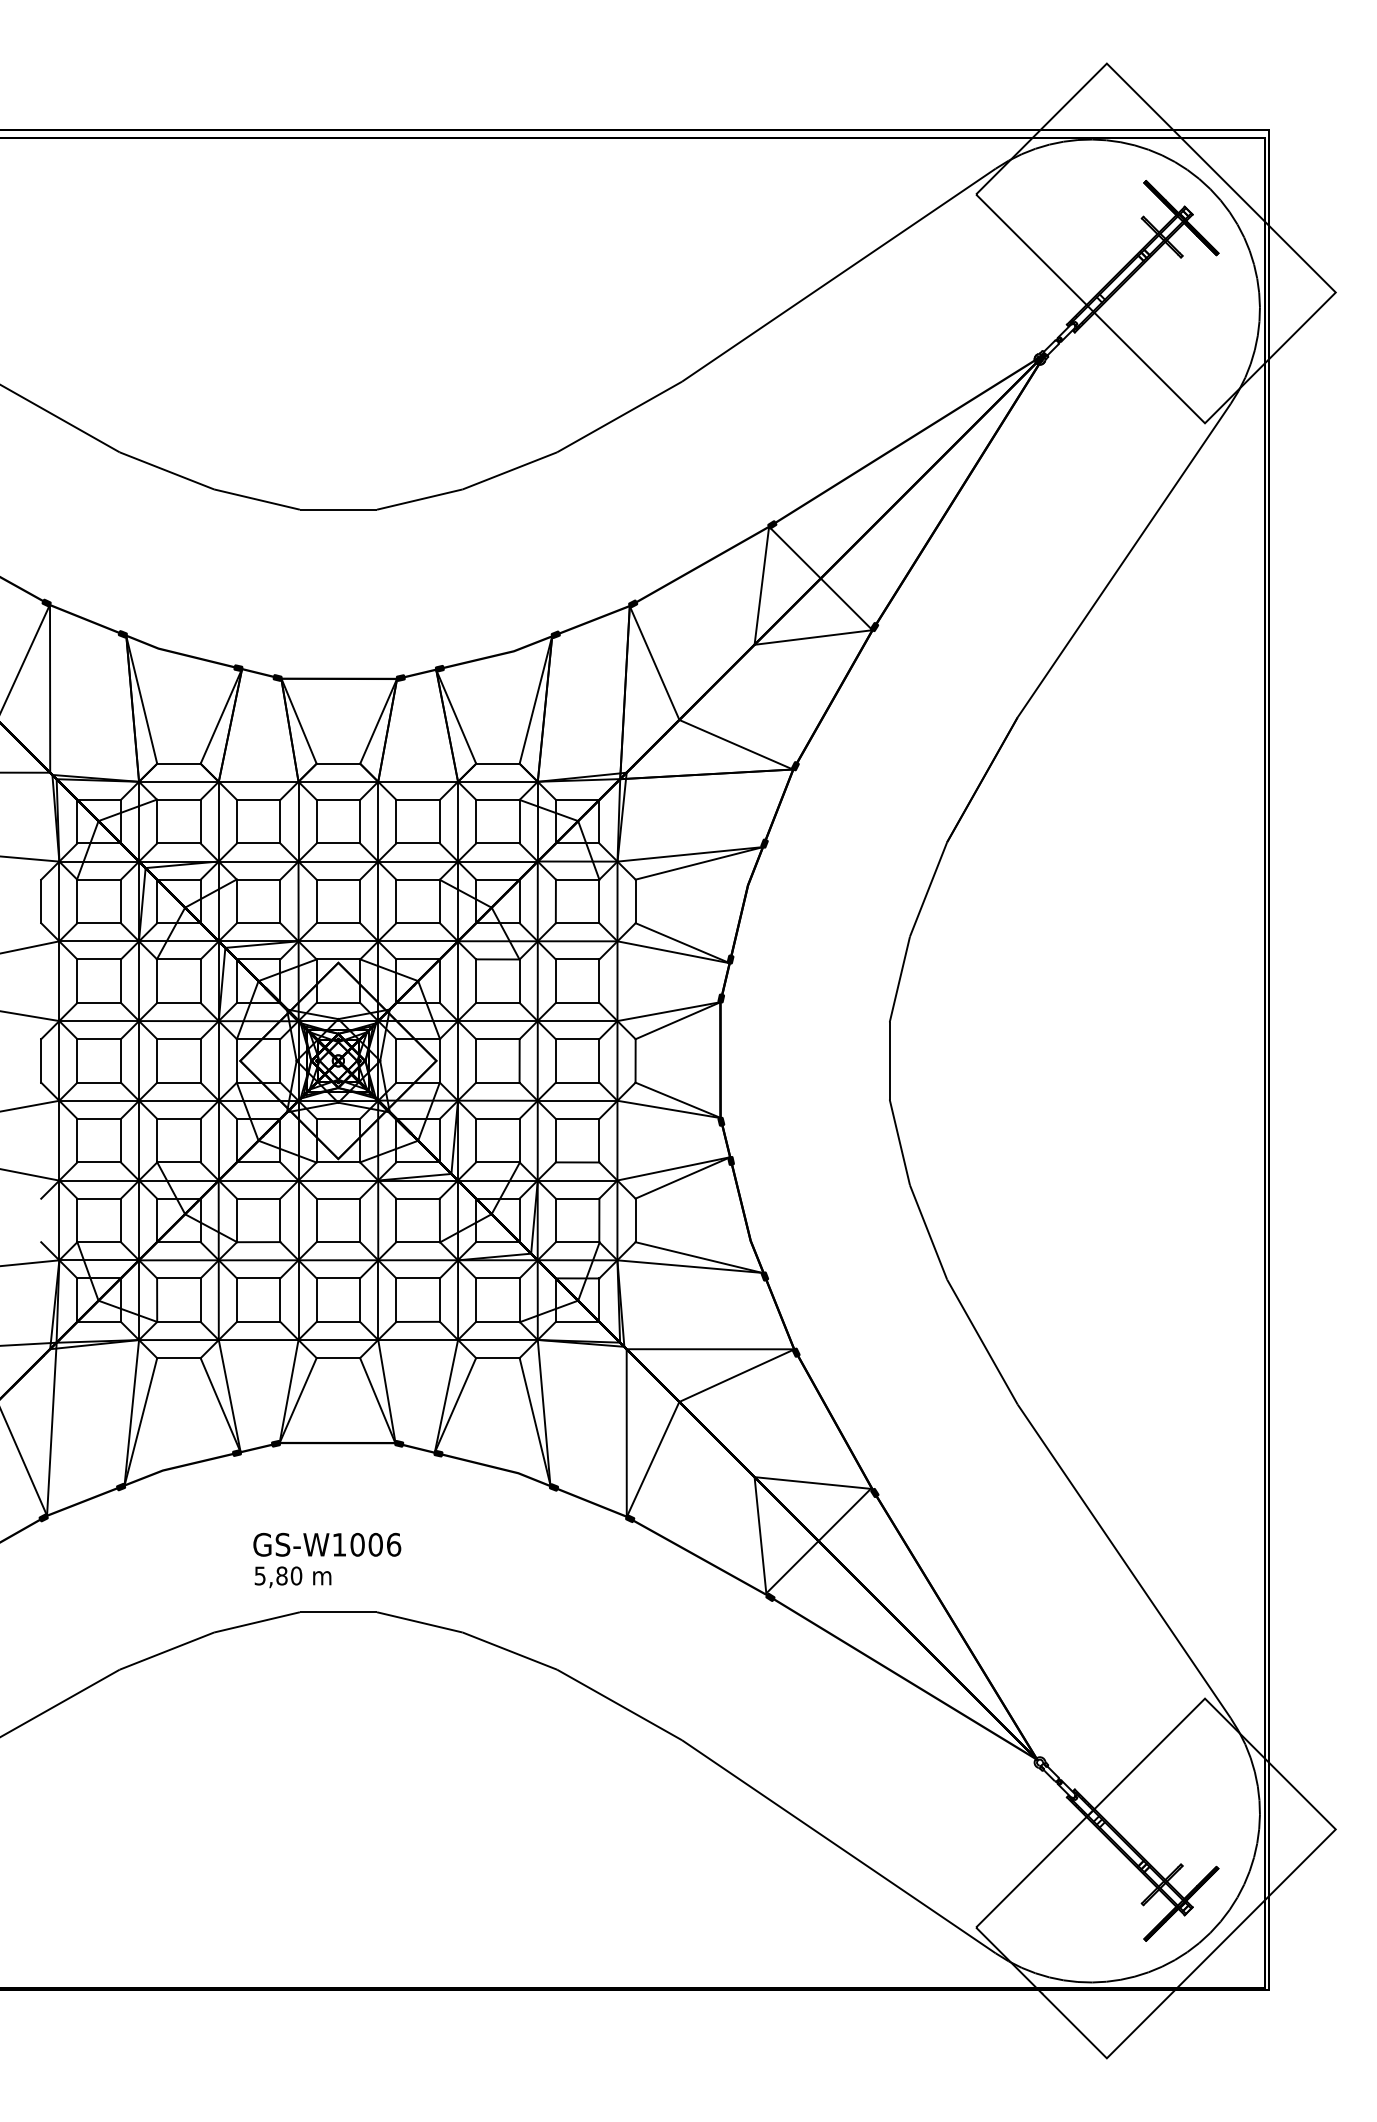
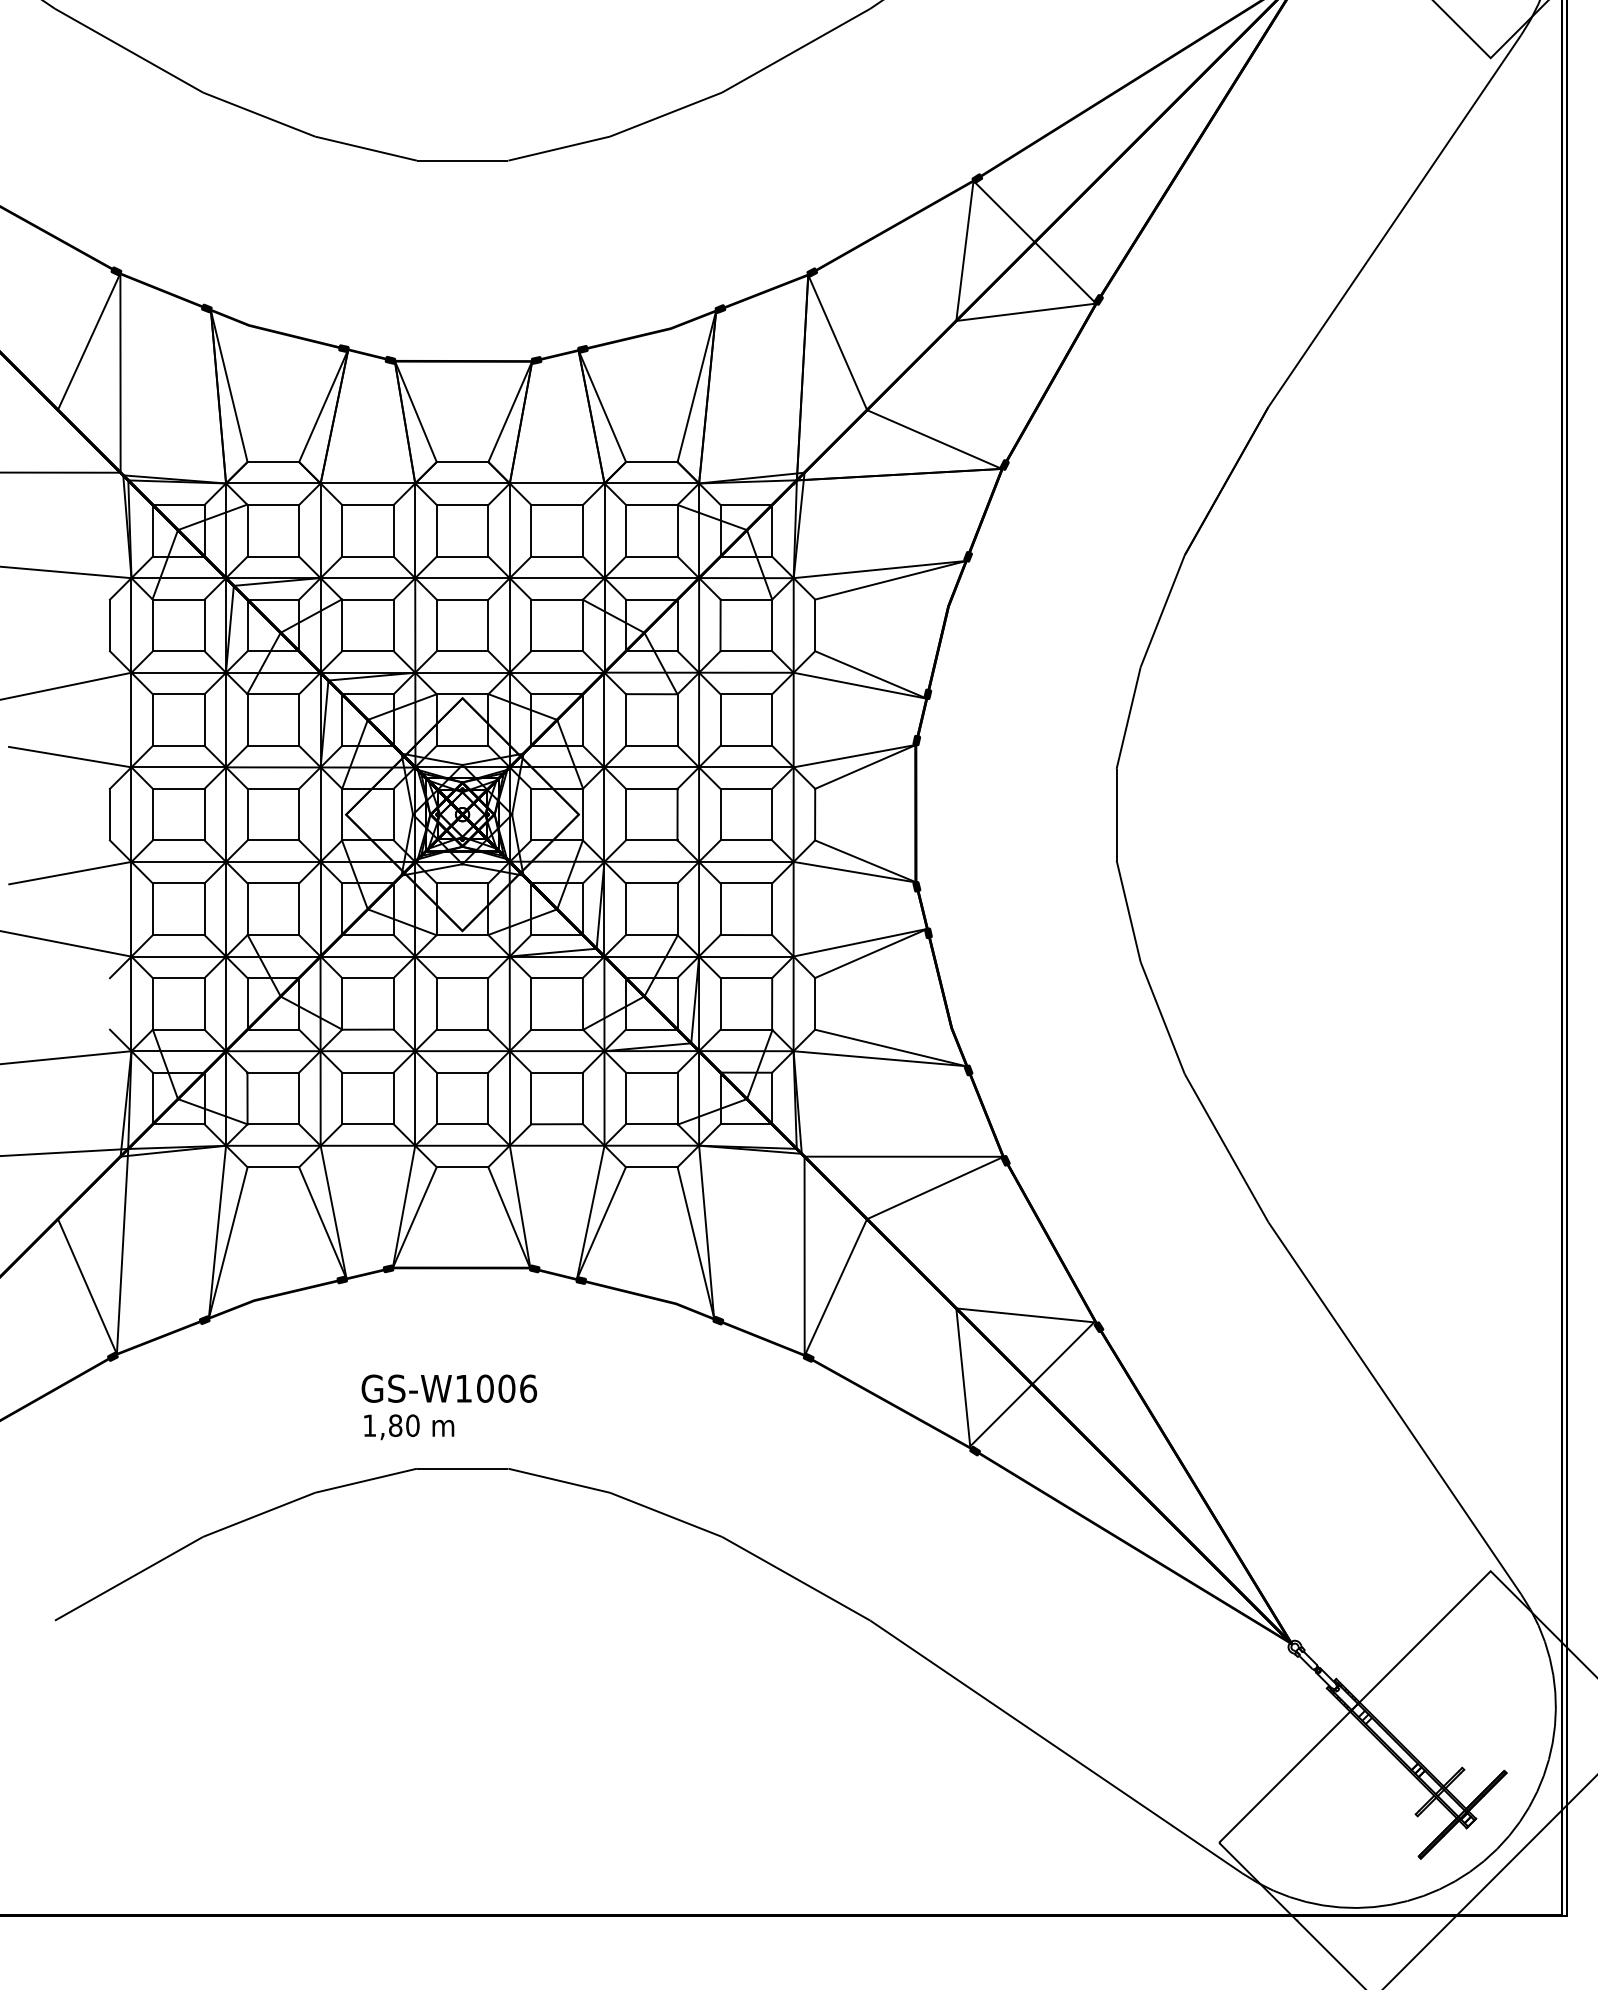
text: (259, 1575) -> (368, 1425), 5,80 -> 1,80

